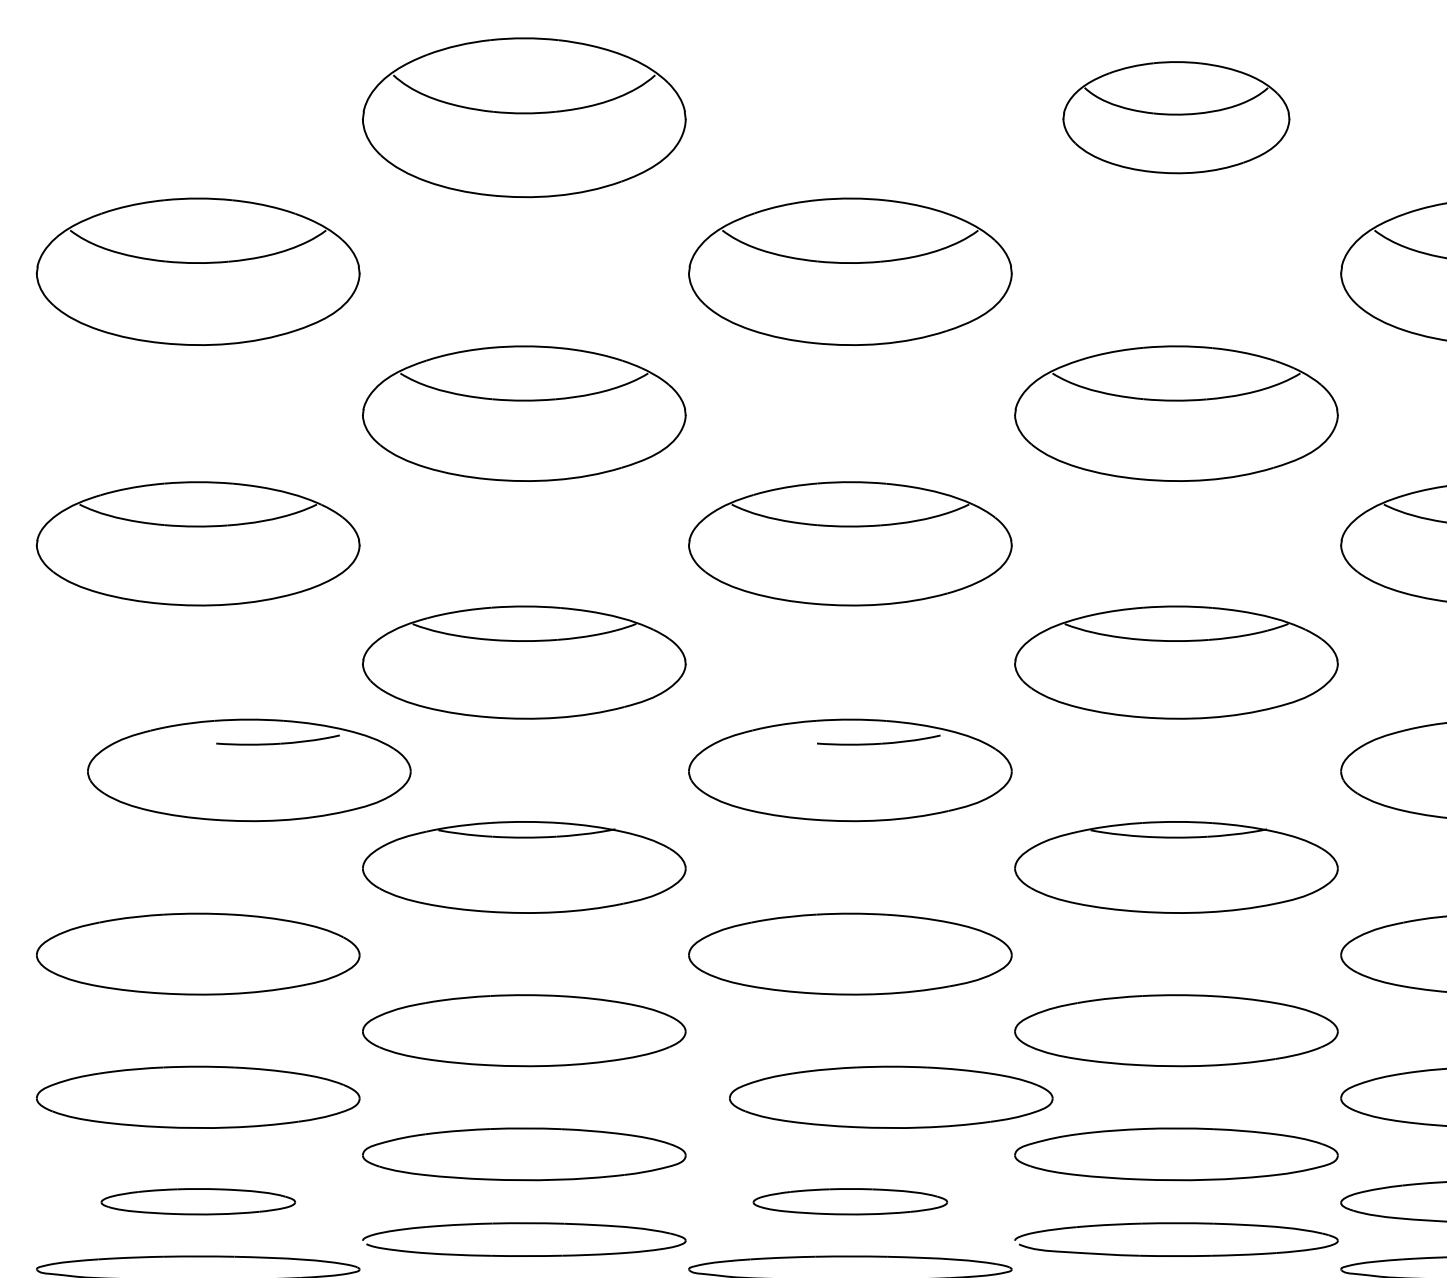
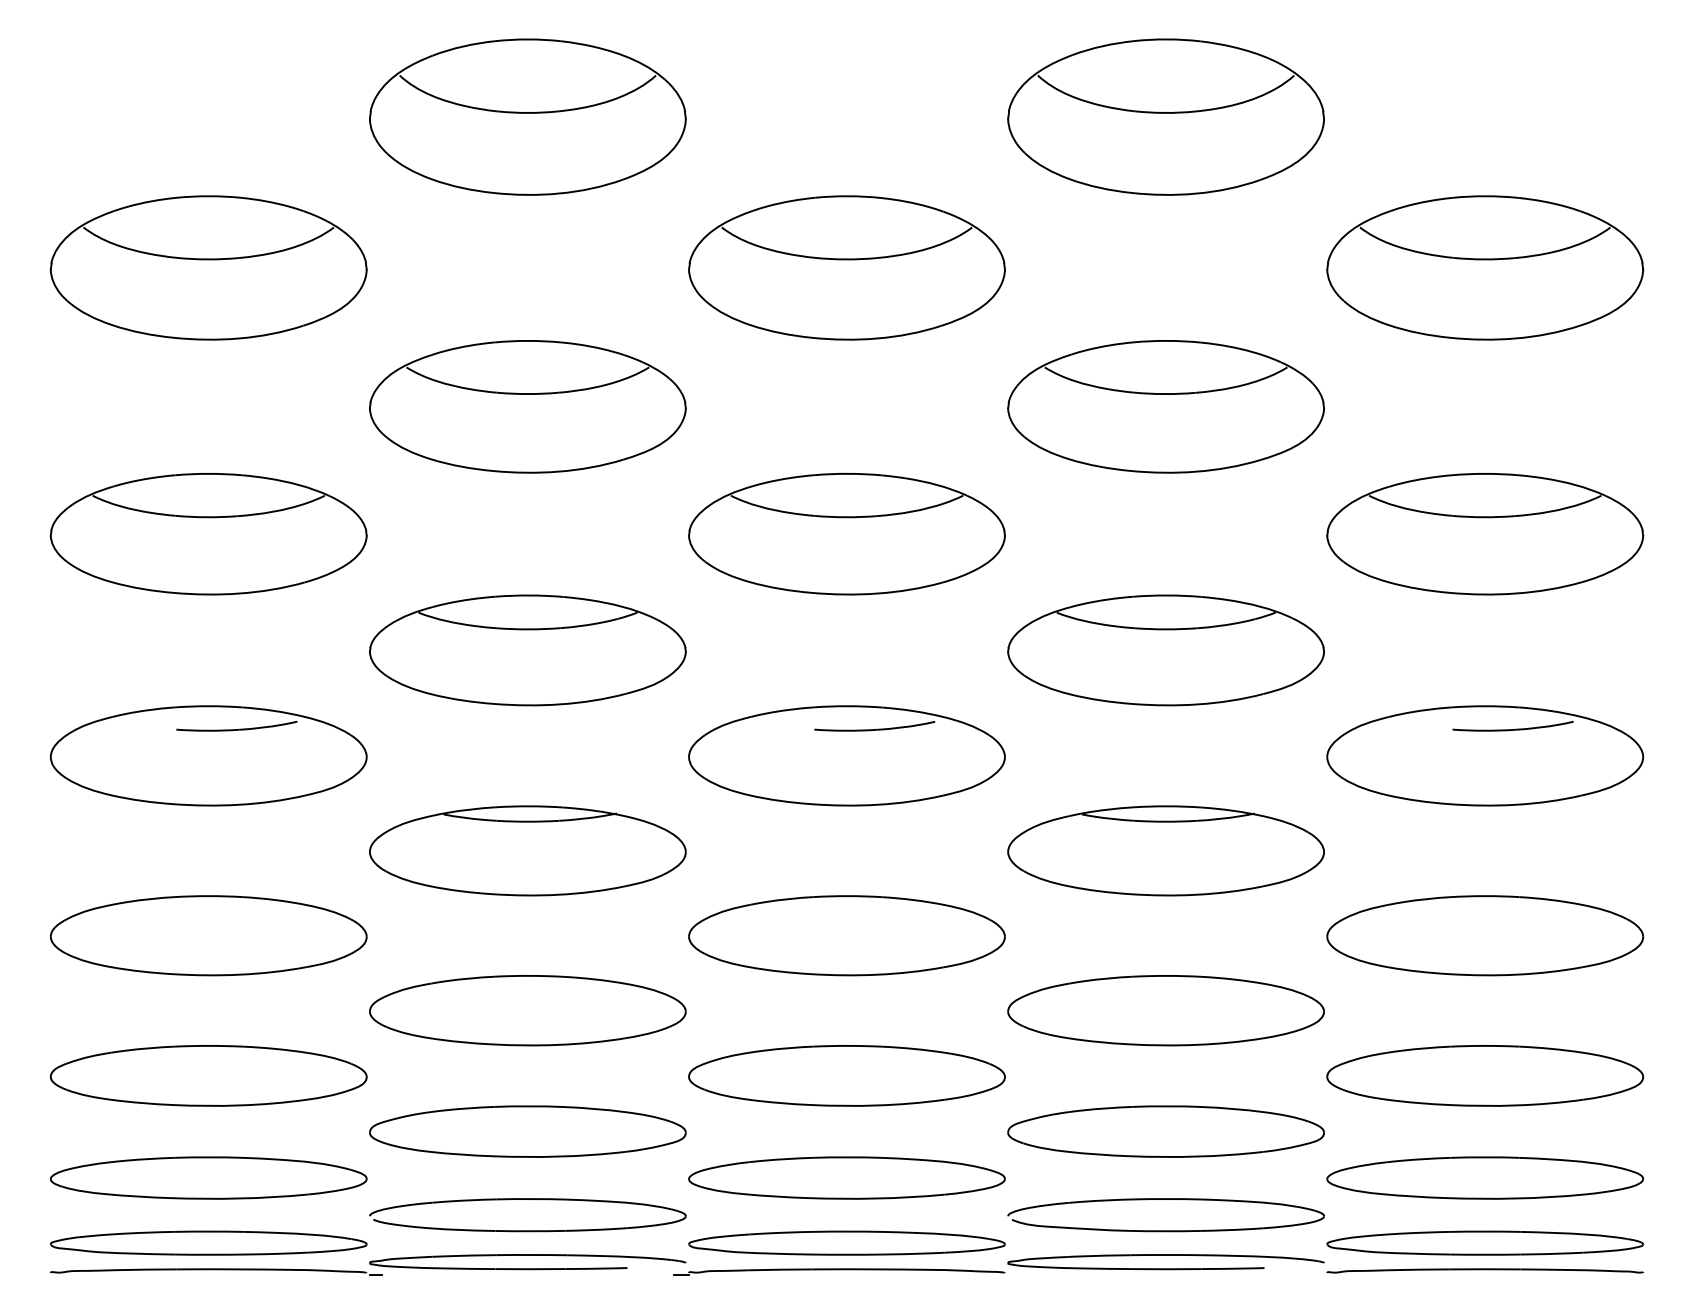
part: (1175, 117) -> (1165, 116), size x1.43
part: (249, 769) -> (208, 755), moved
part: (890, 1096) -> (846, 1075), moved
part: (197, 1201) -> (208, 1177), size x1.67
part: (849, 1201) -> (846, 1177), size x1.67

